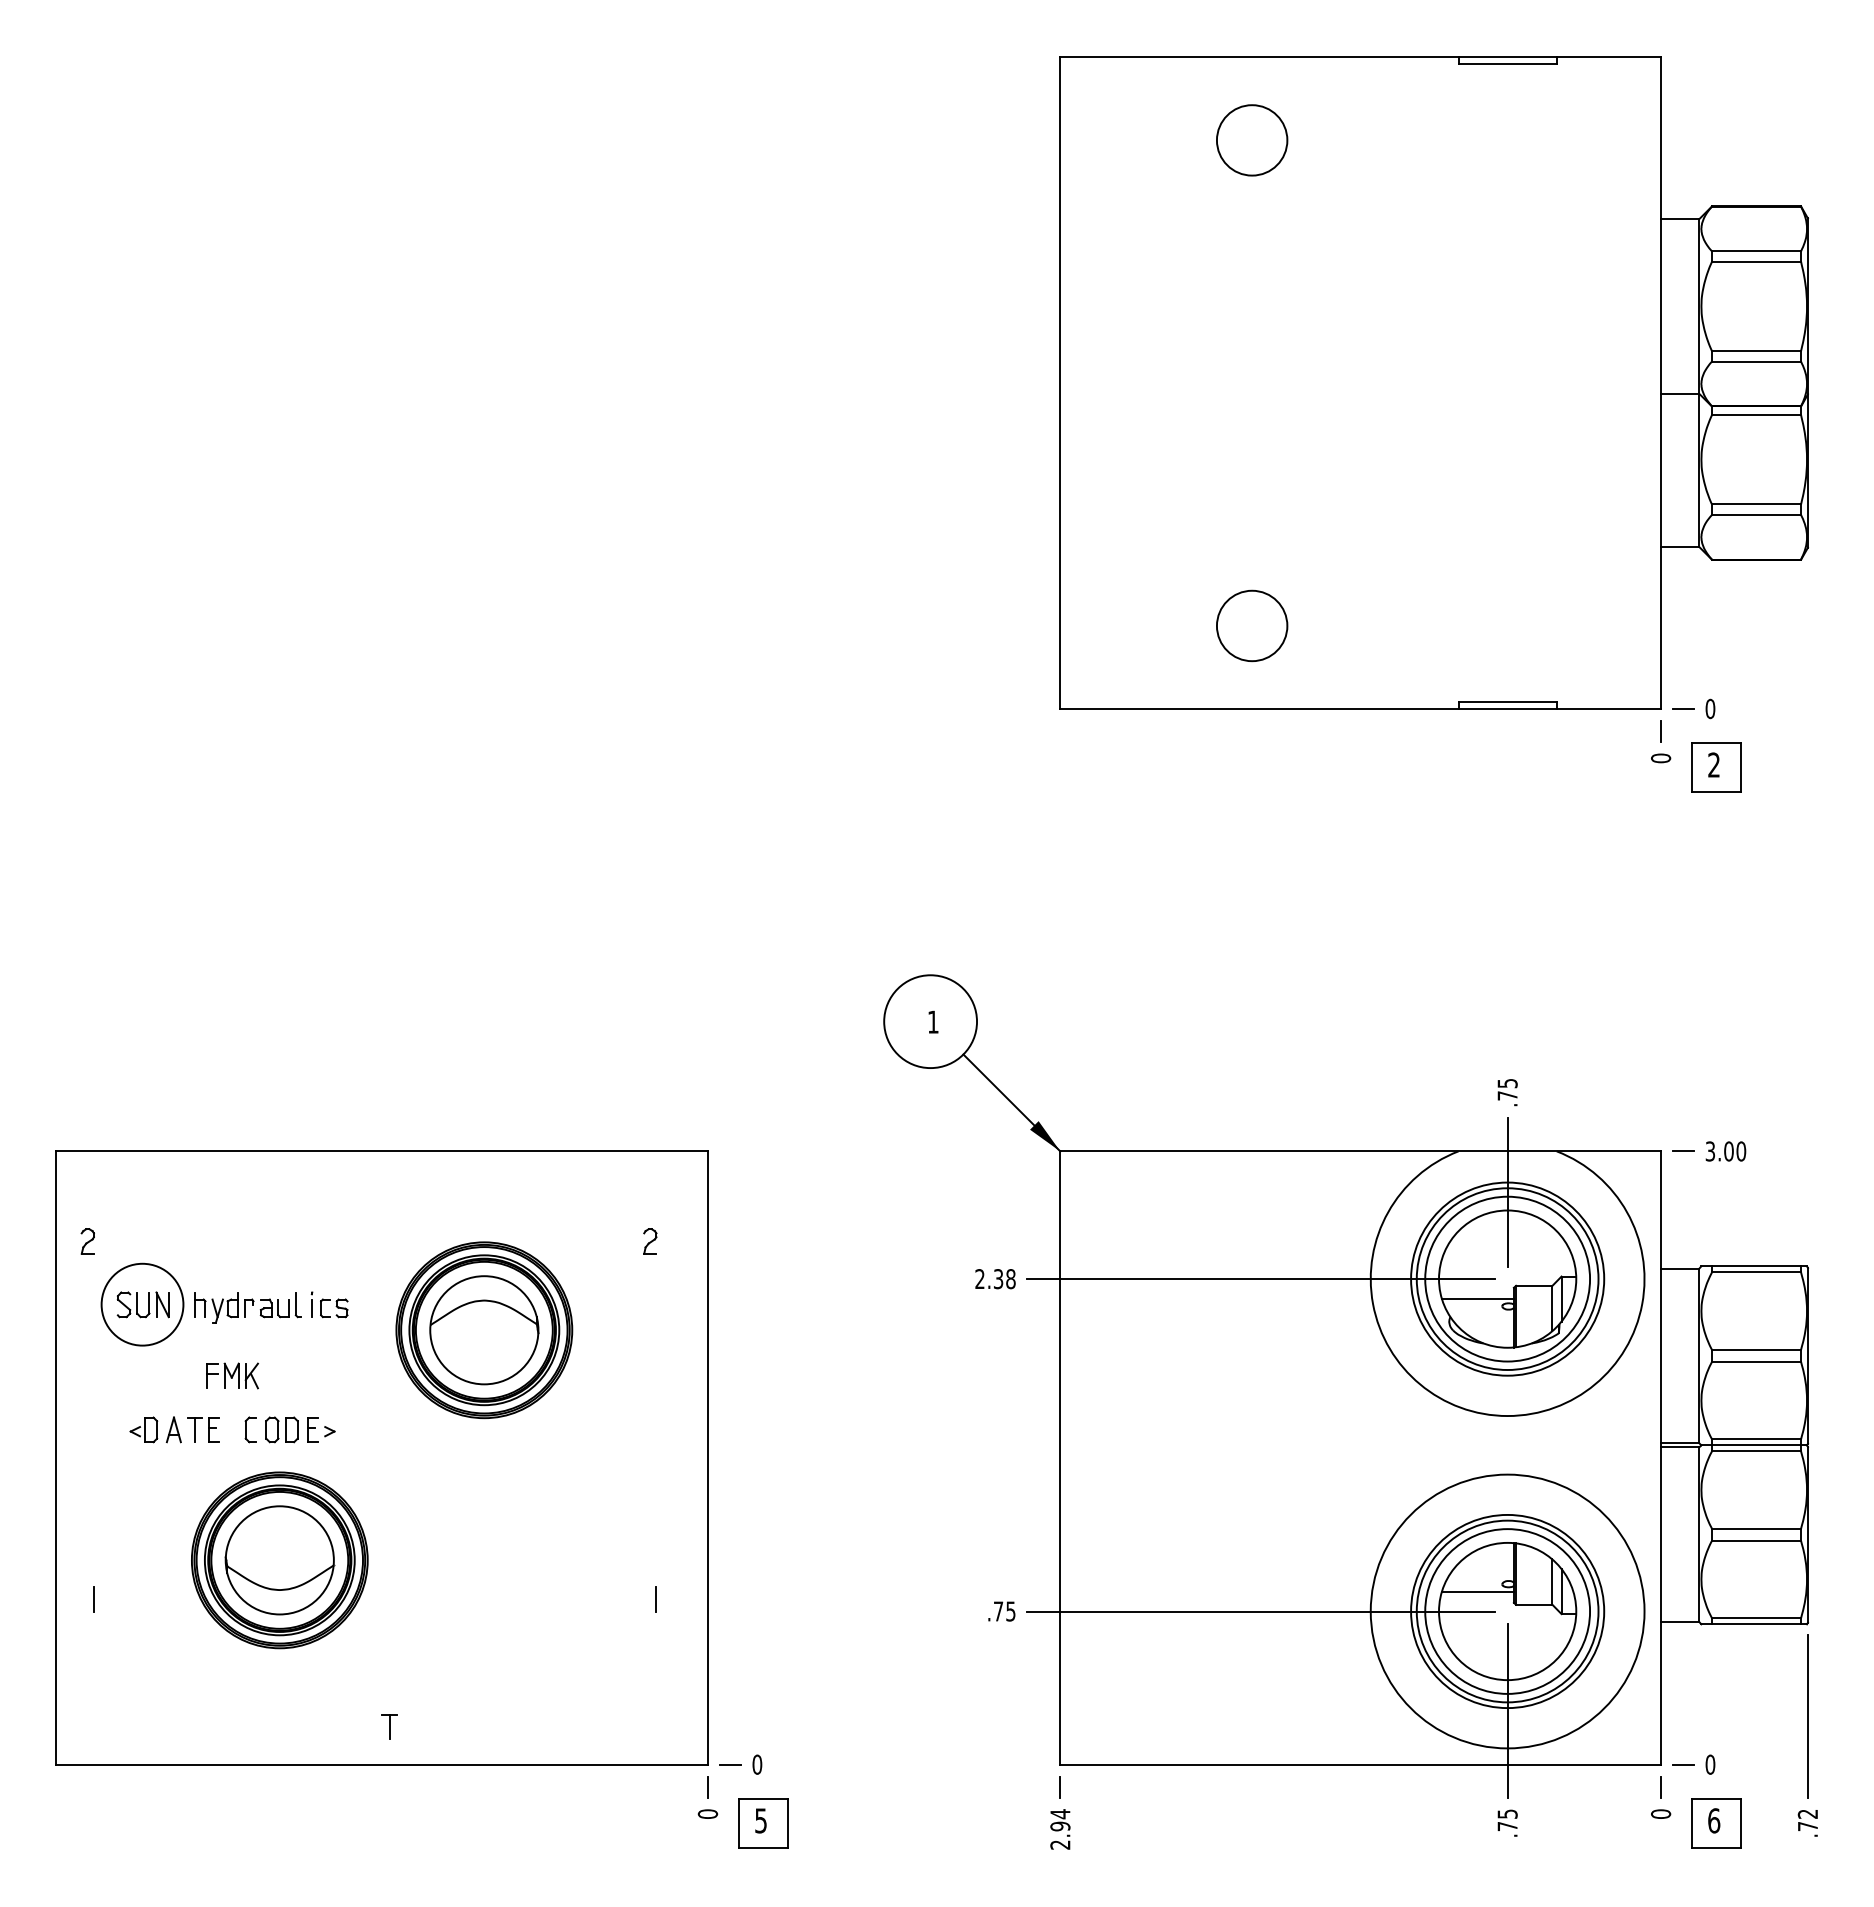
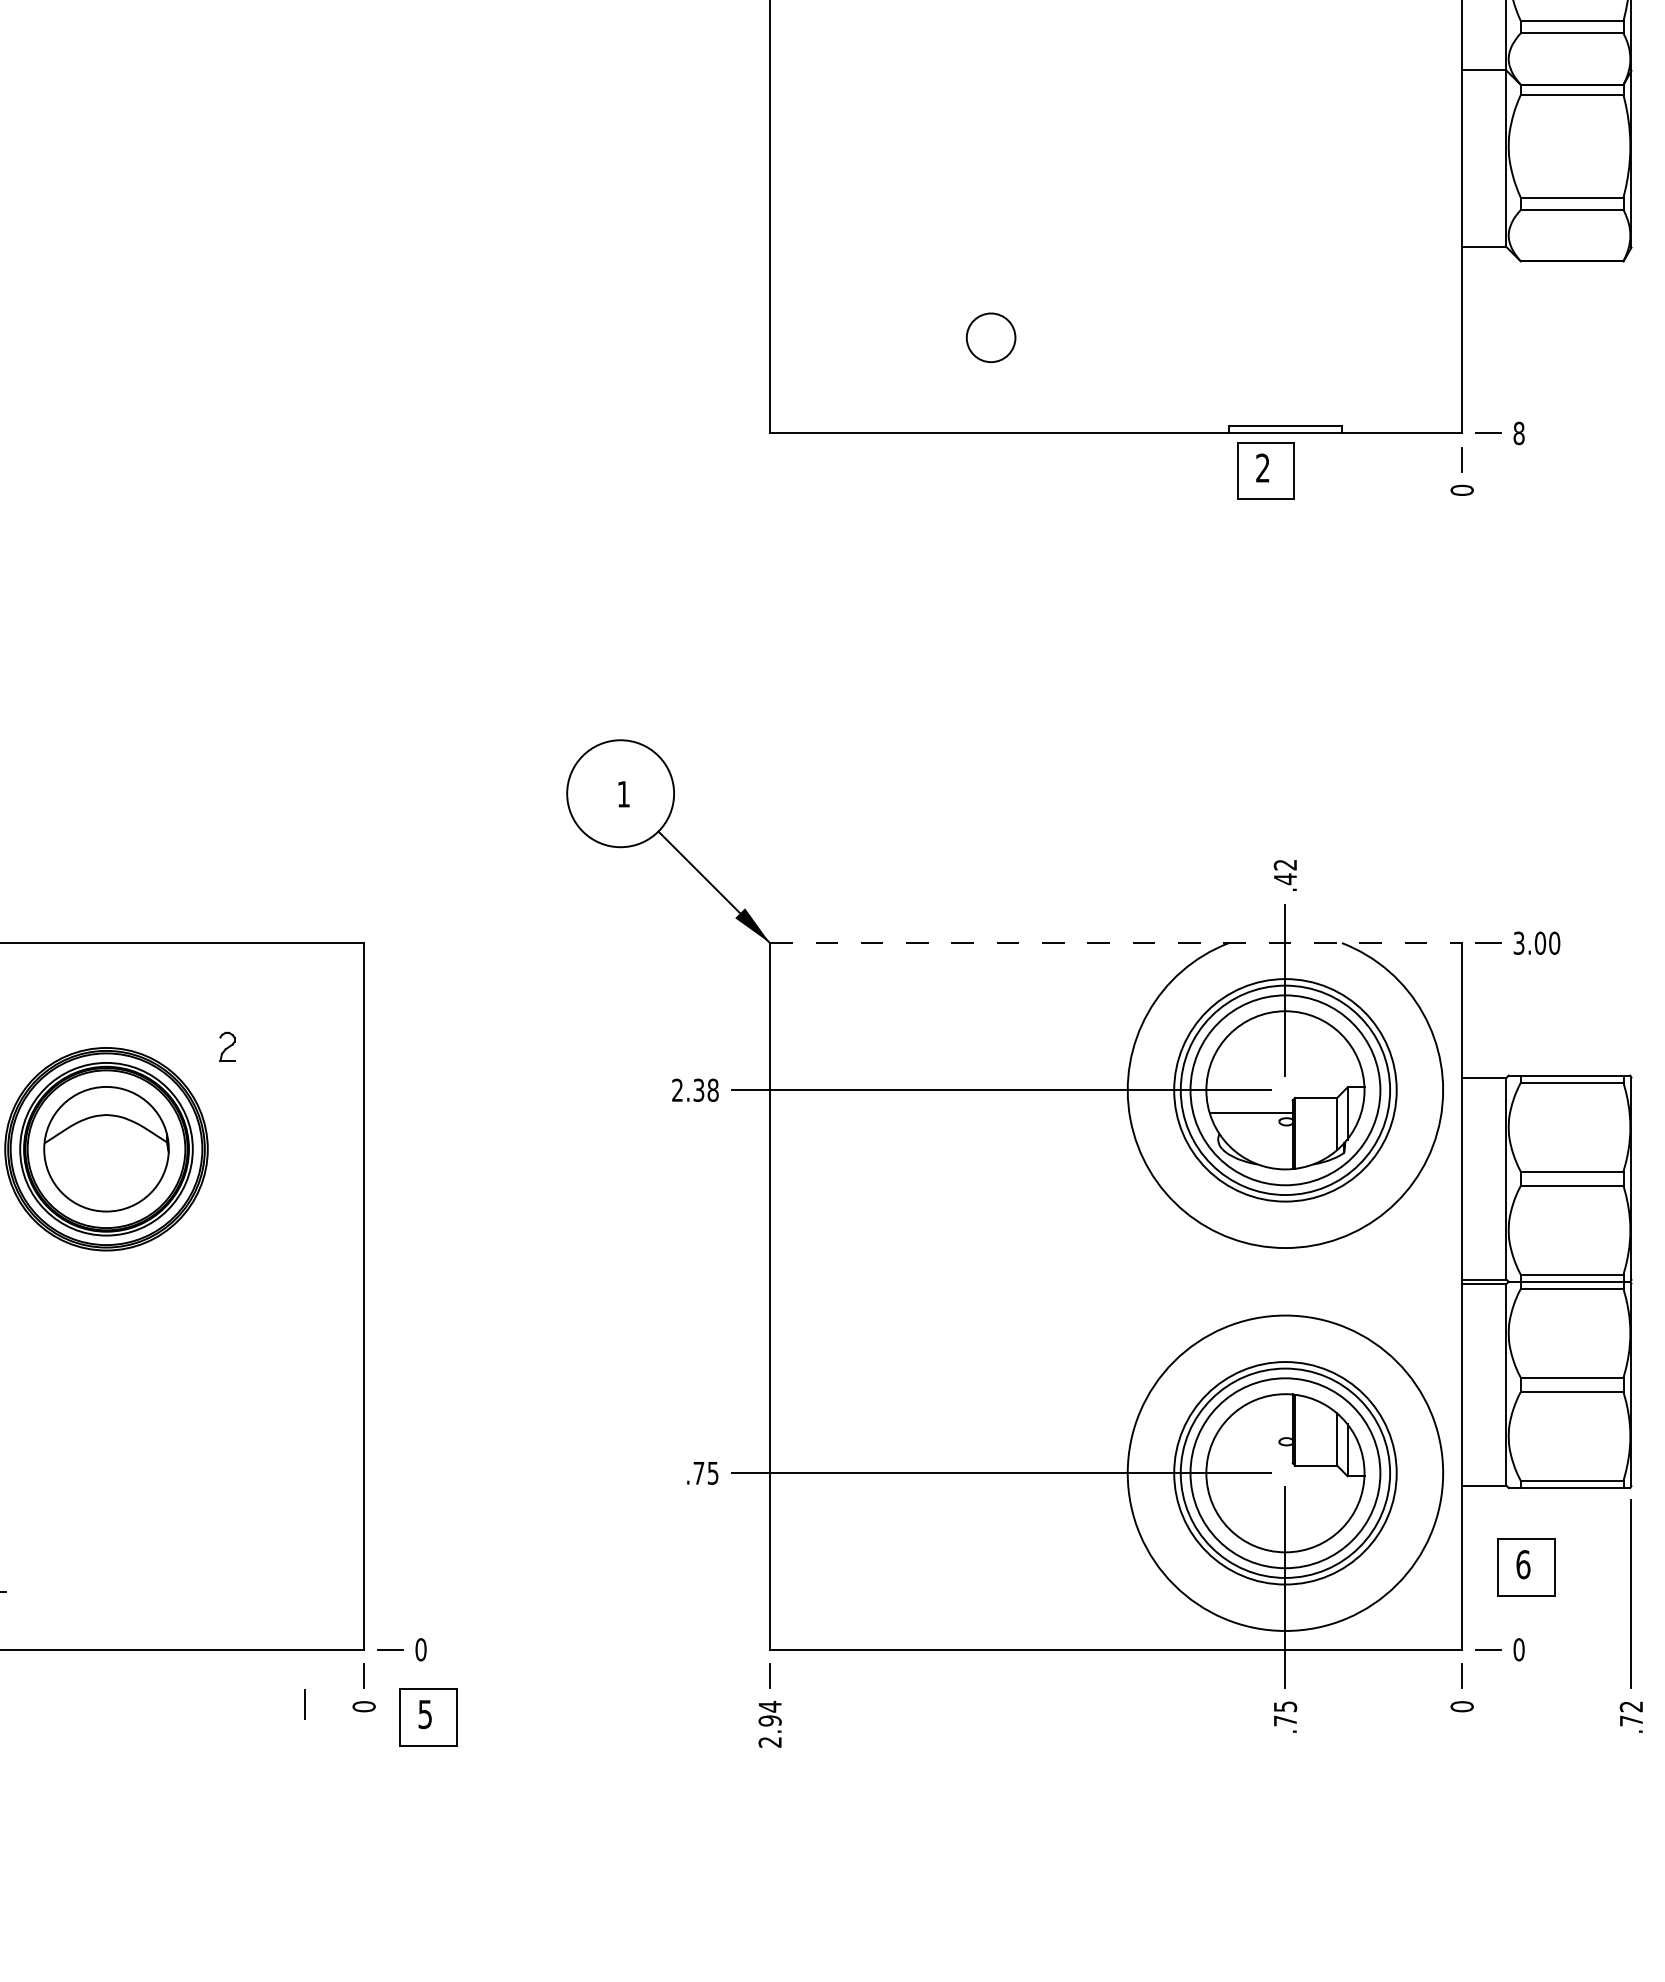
circle: (1251, 625) -> (990, 337), size x0.6
text: (1710, 708) -> (1519, 432), 0 -> 8
part: (1716, 767) -> (1265, 470), moved
text: (1507, 1090) -> (1285, 873), .75 -> .42
line: (1361, 1151) -> (1117, 943), solid -> dashed
part: (650, 1241) -> (227, 1046), moved
line: (1477, 1592) -> (1250, 1451), removed
line: (655, 1599) -> (303, 1704), moved
part: (1716, 1823) -> (1526, 1567), moved

